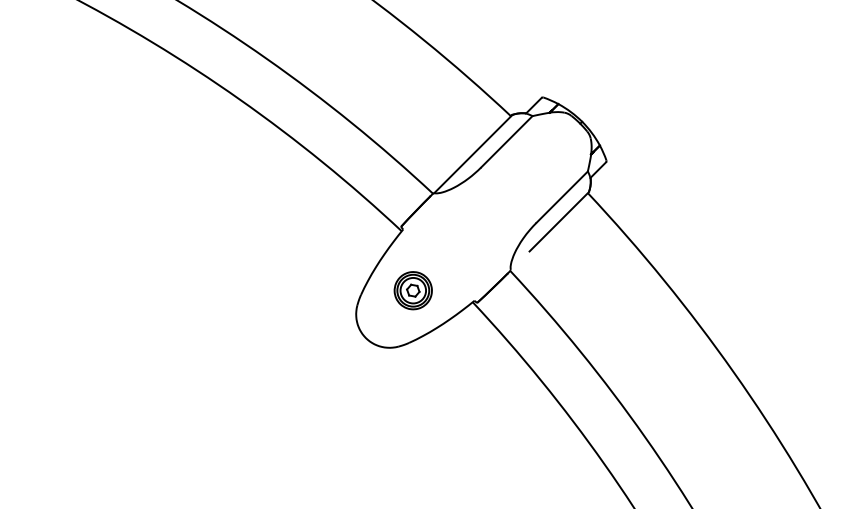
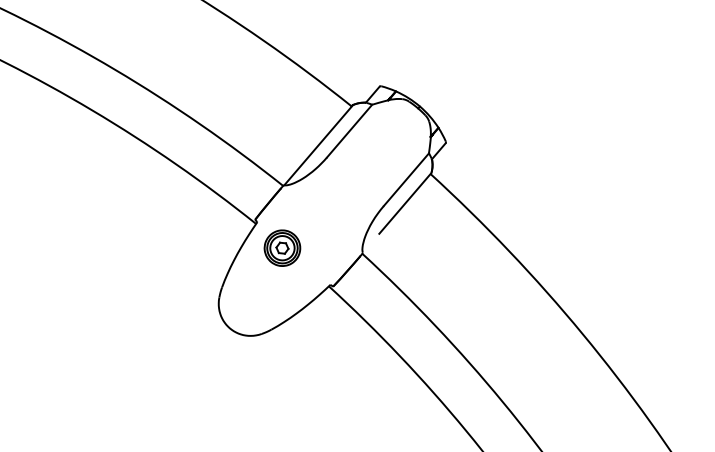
part: (412, 290) -> (281, 248), moved

